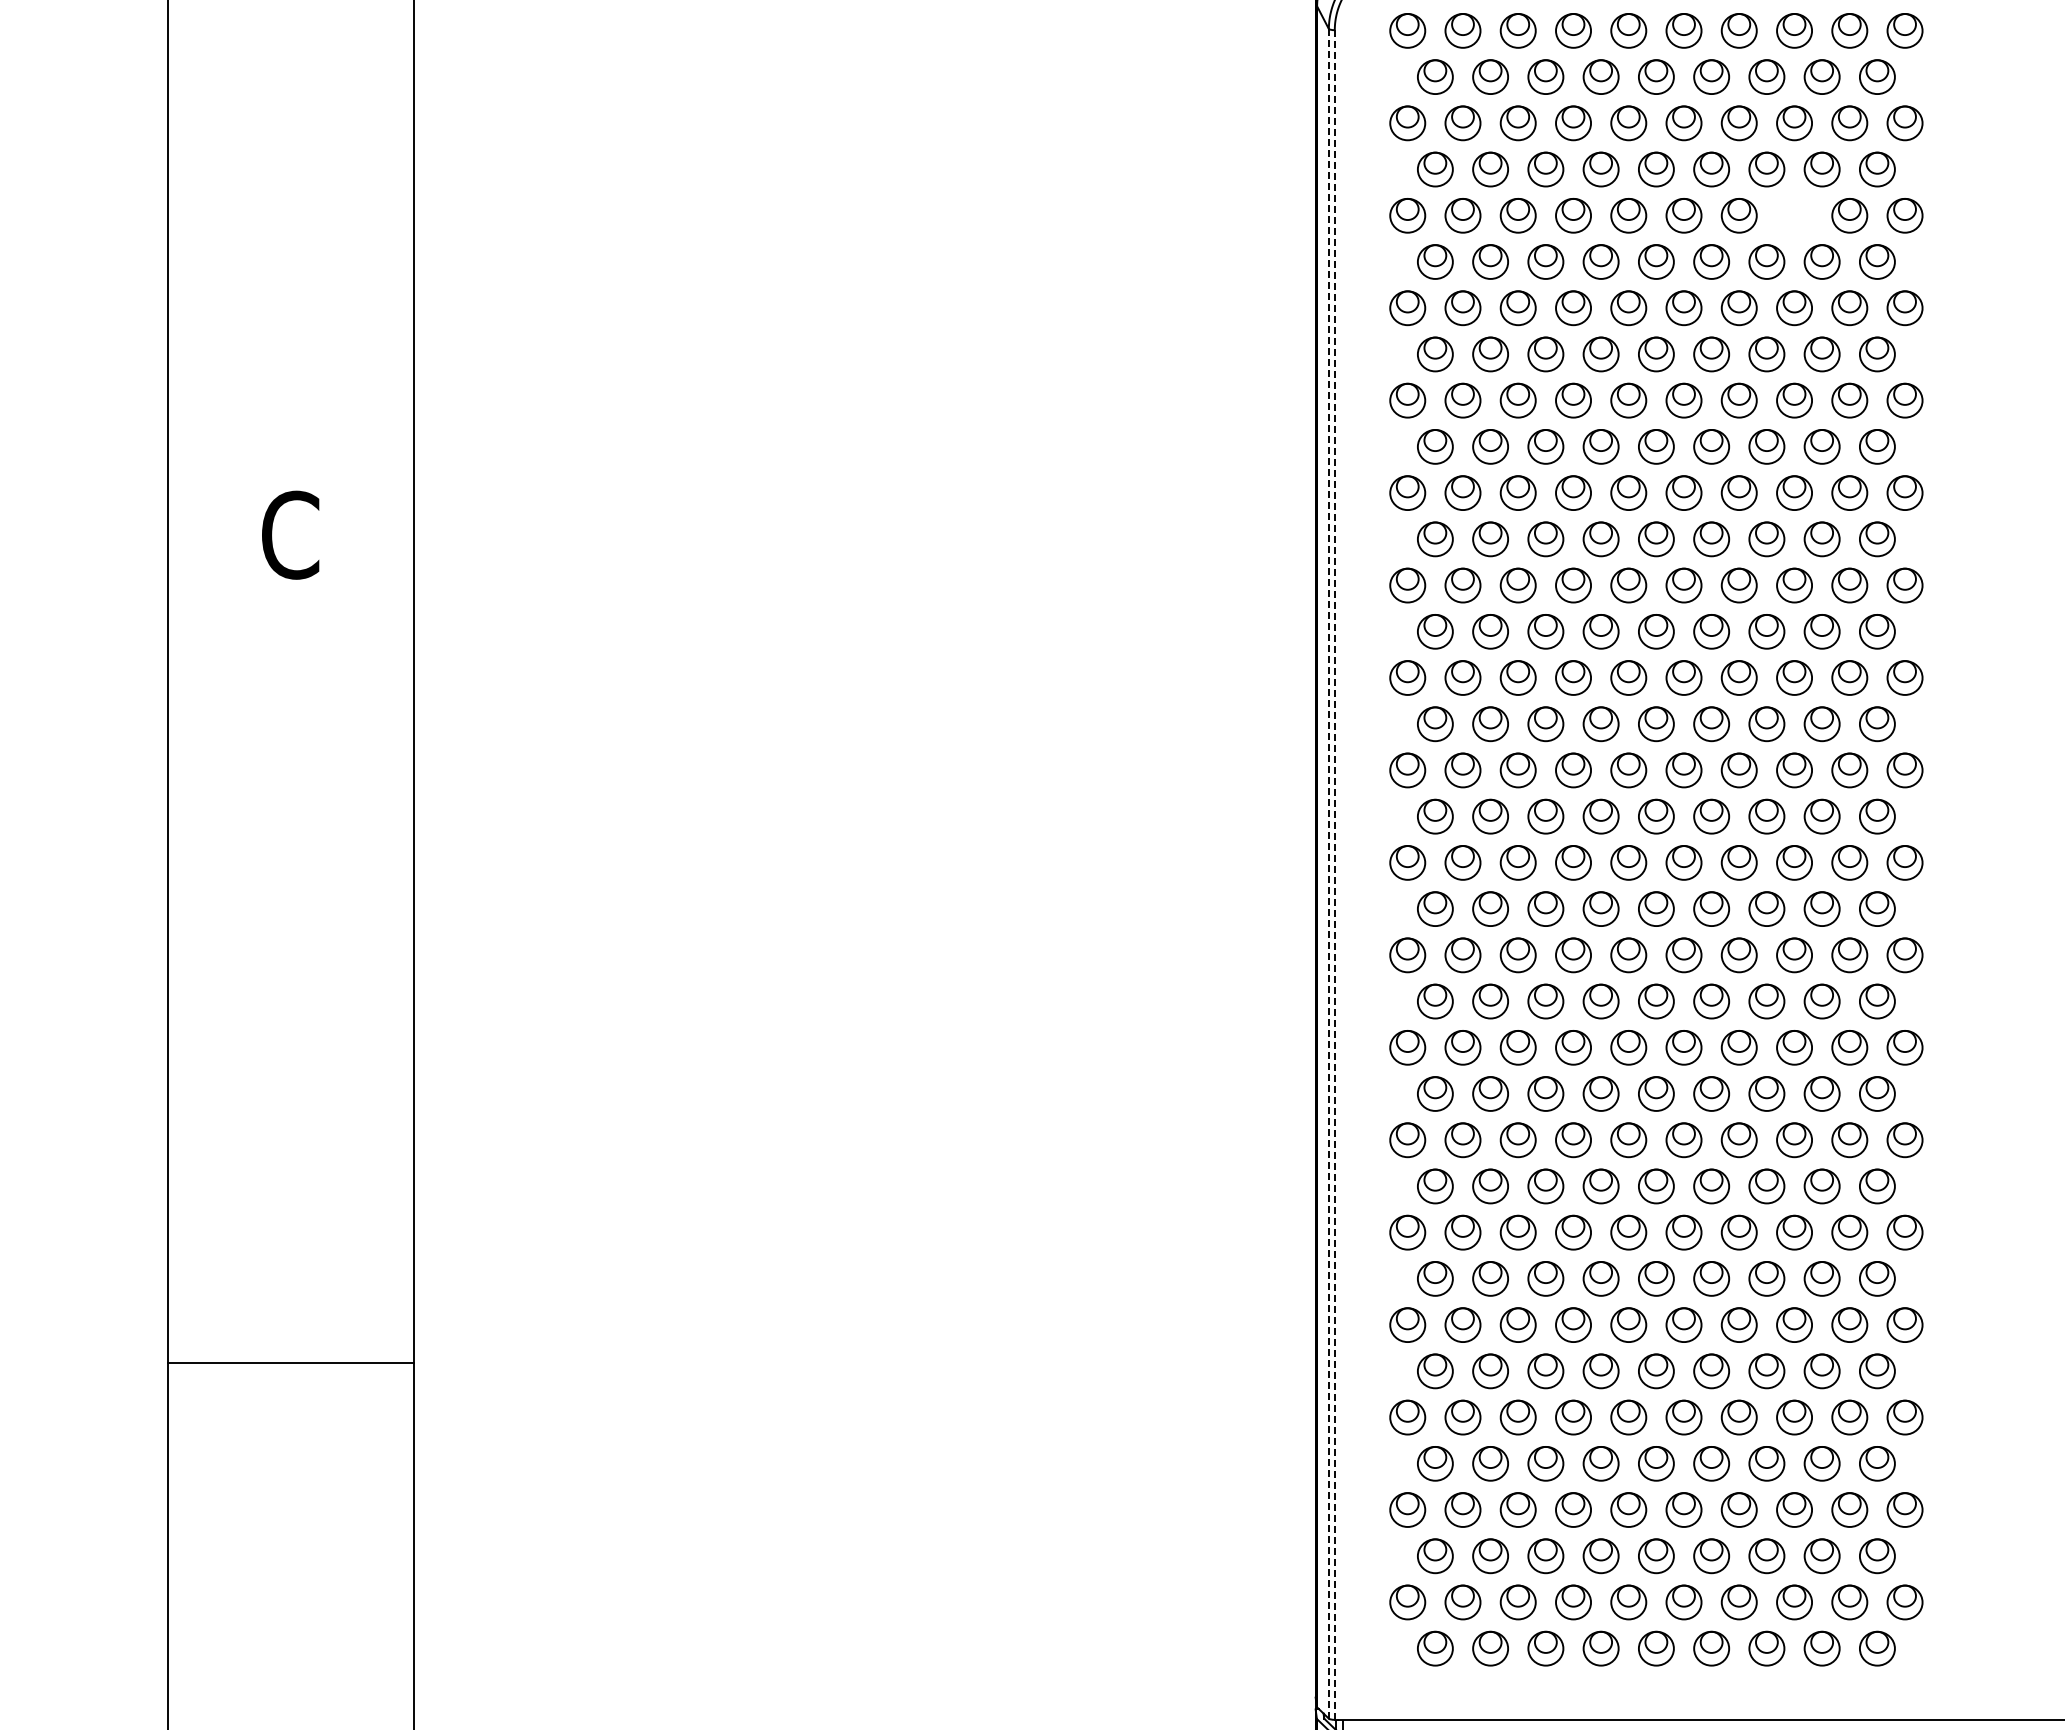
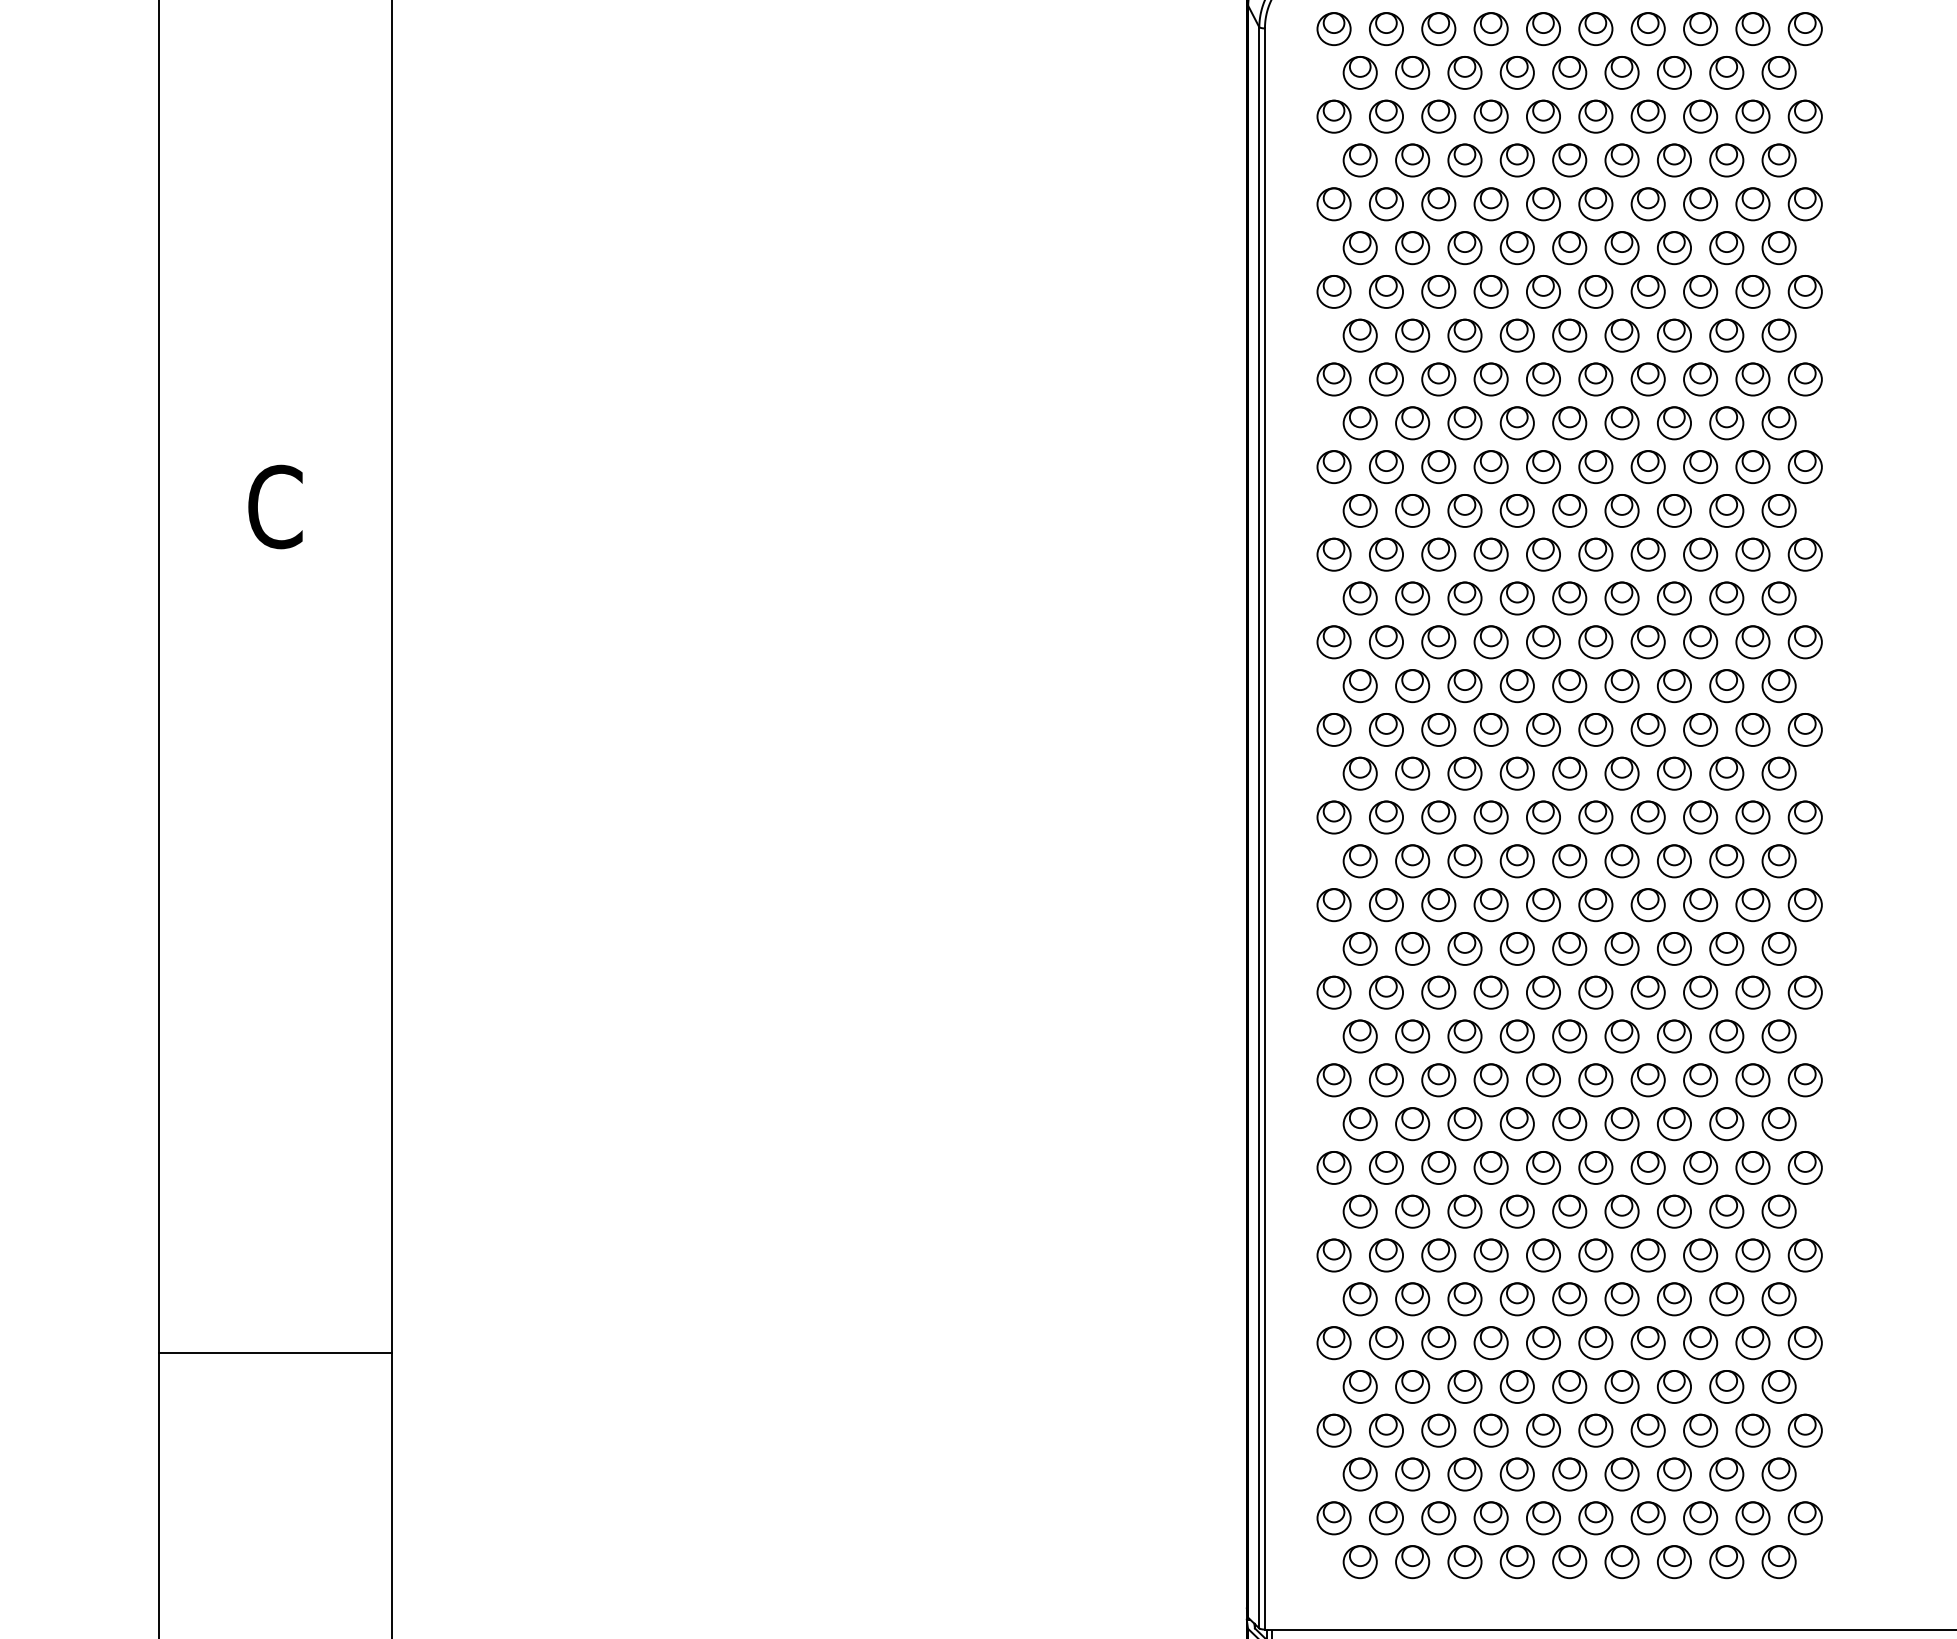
part: (1794, 215) -> (1700, 204), added
line: (1328, 873) -> (1258, 827), dashed -> solid
line: (1334, 875) -> (1264, 829), dashed -> solid
line: (290, 1363) -> (275, 1353), moved

